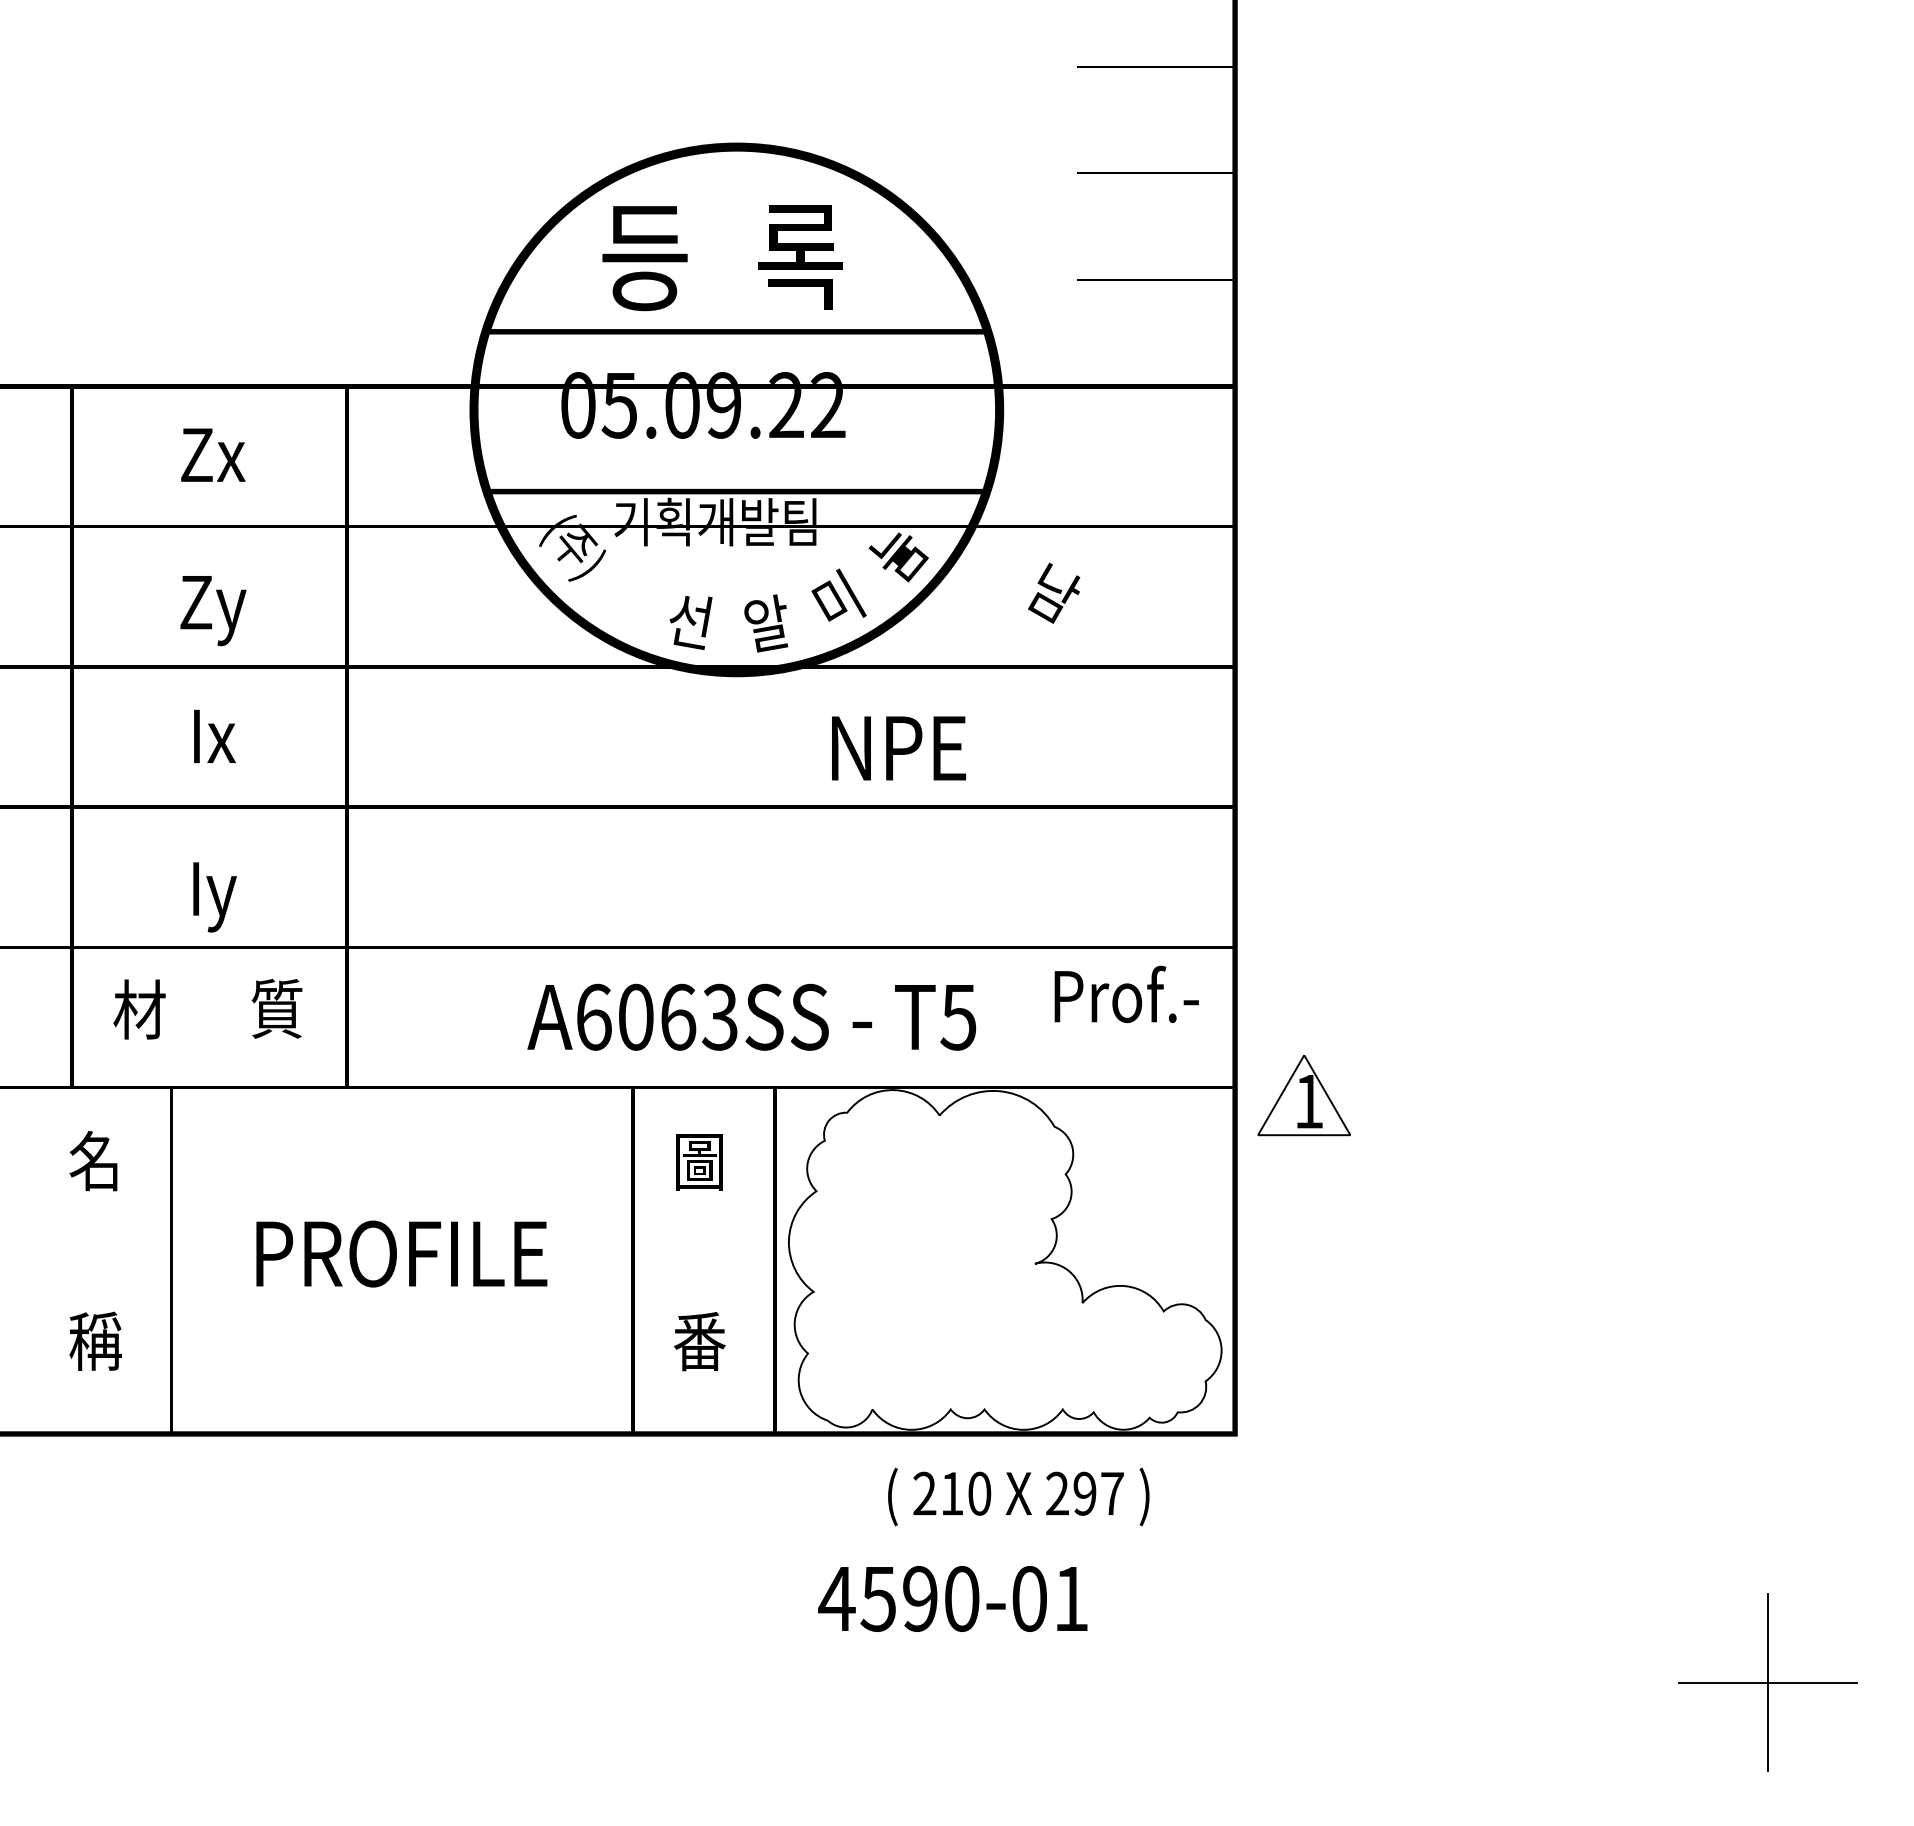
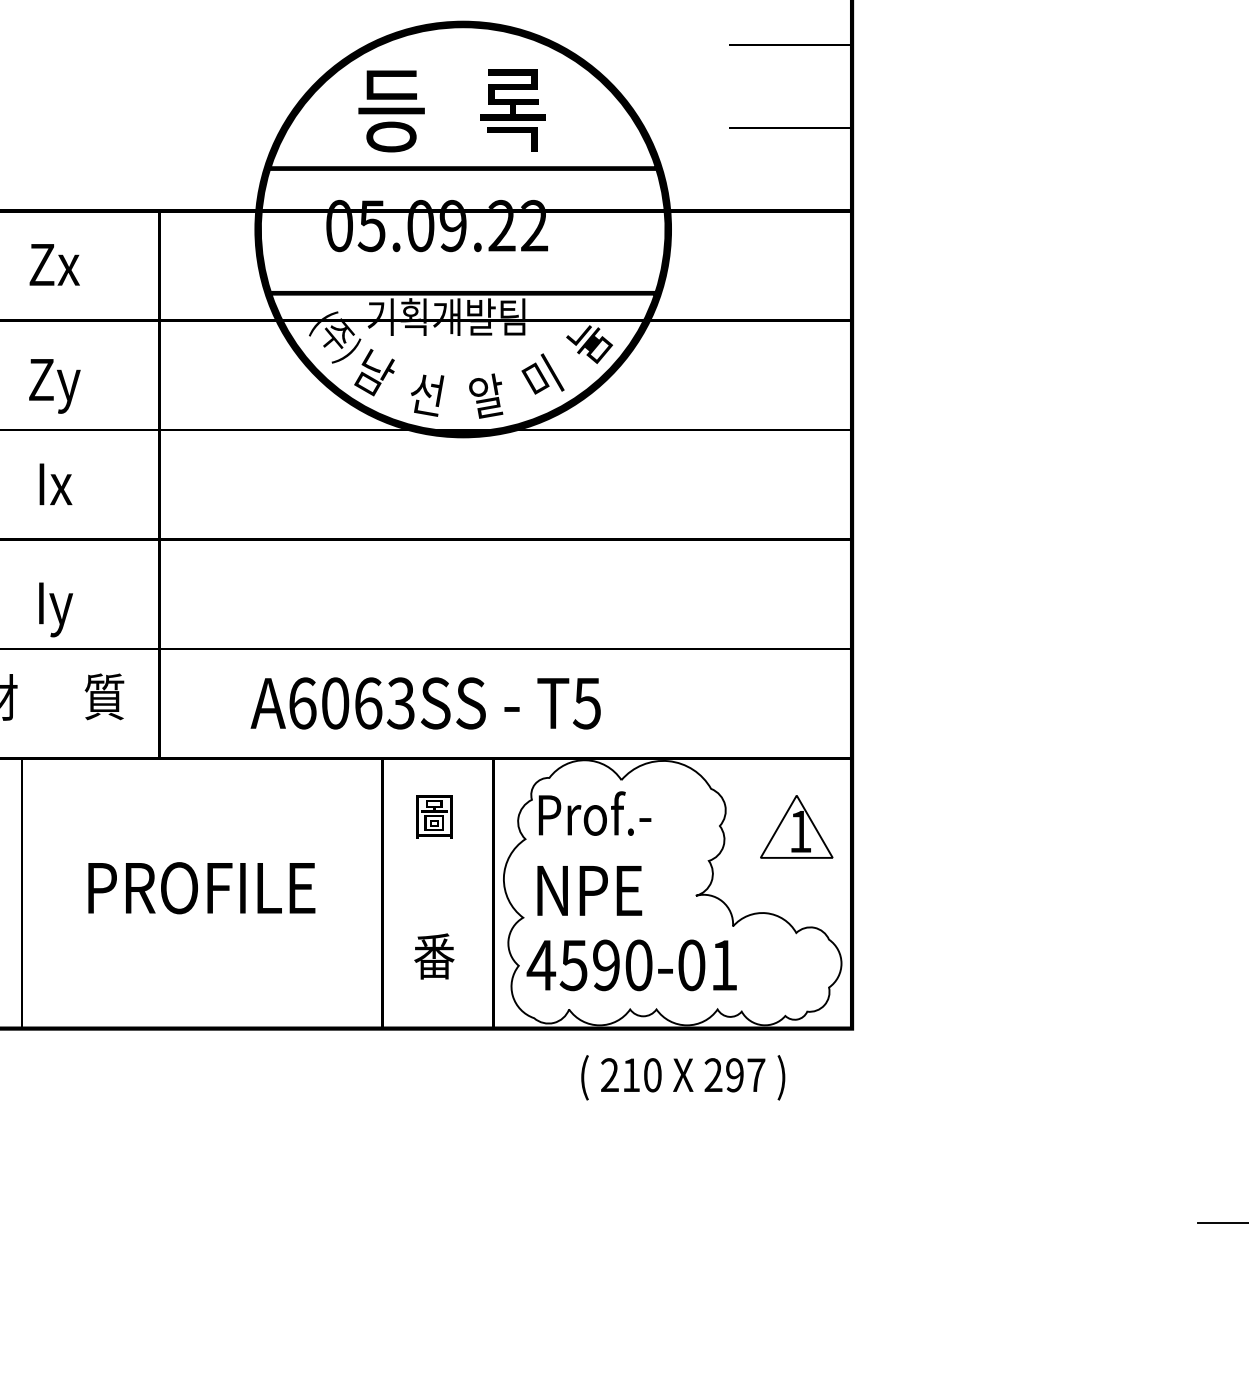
text: (1054, 592) -> (374, 371), moved
text: (899, 748) -> (590, 890), moved
text: (1126, 994) -> (594, 813), moved
text: (751, 1016) -> (425, 702), moved
part: (1303, 1095) -> (796, 826), moved
text: (952, 1598) -> (631, 965), moved

